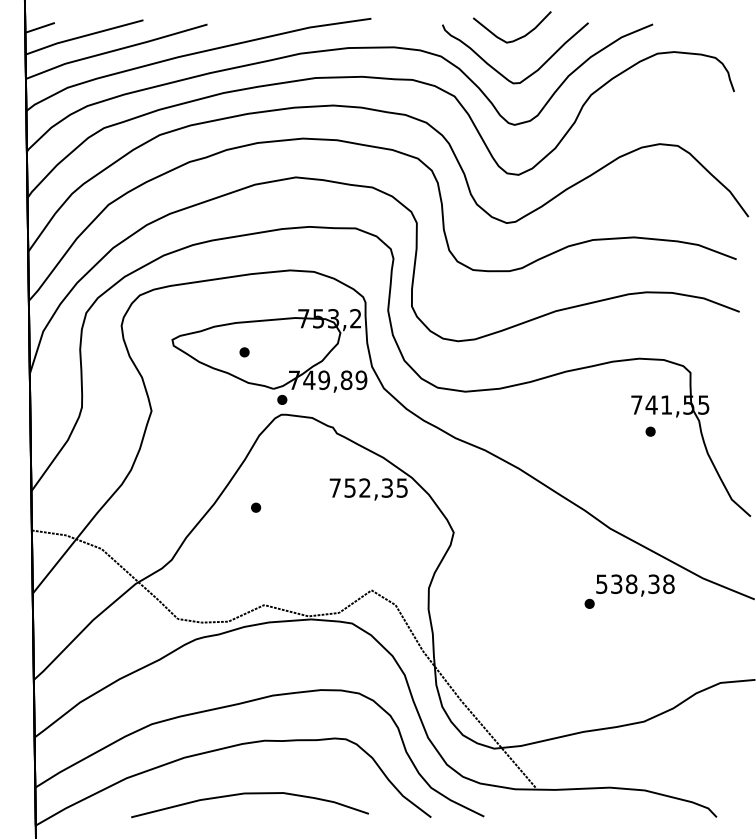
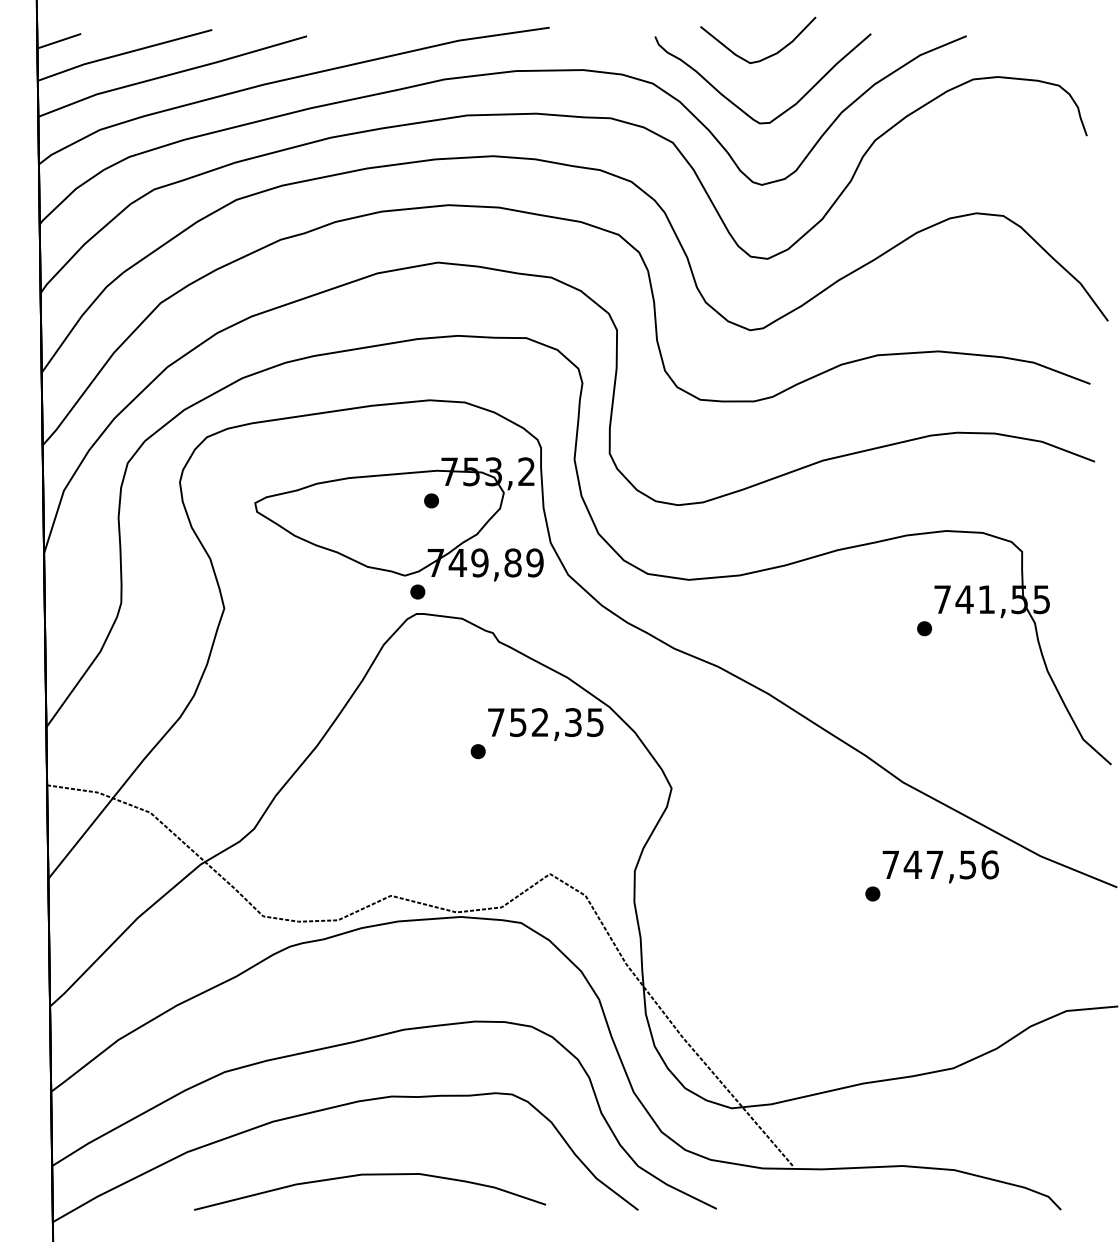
part: (244, 352) -> (431, 501), moved
part: (650, 431) -> (924, 628), moved
part: (256, 507) -> (478, 751), moved
text: (635, 584) -> (940, 865), 538,38 -> 747,56

